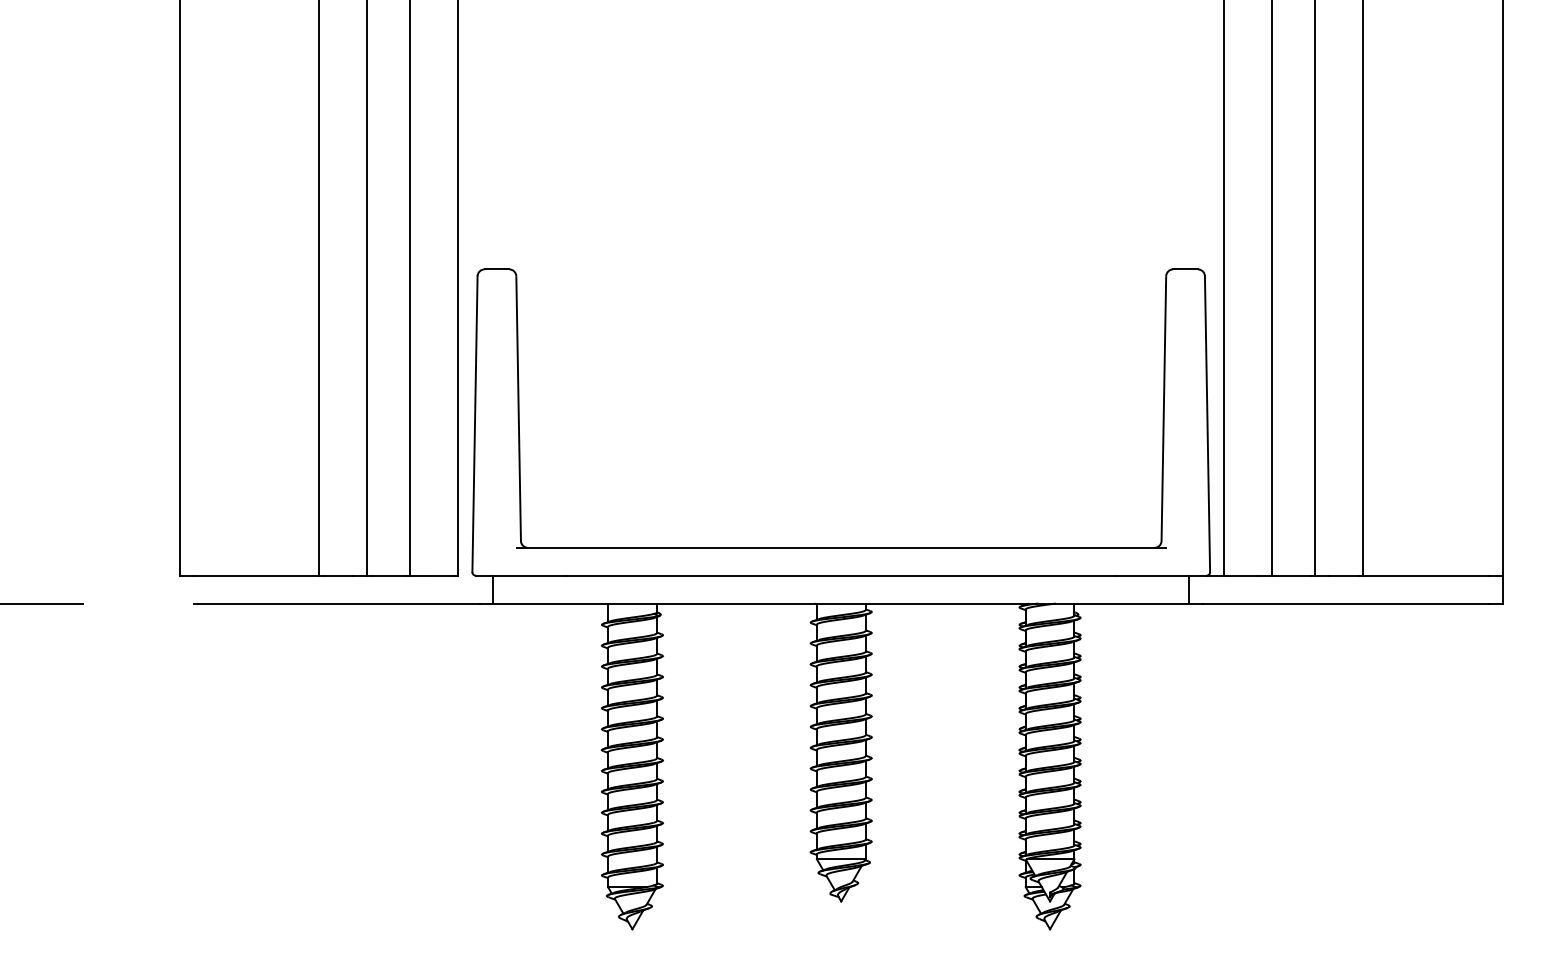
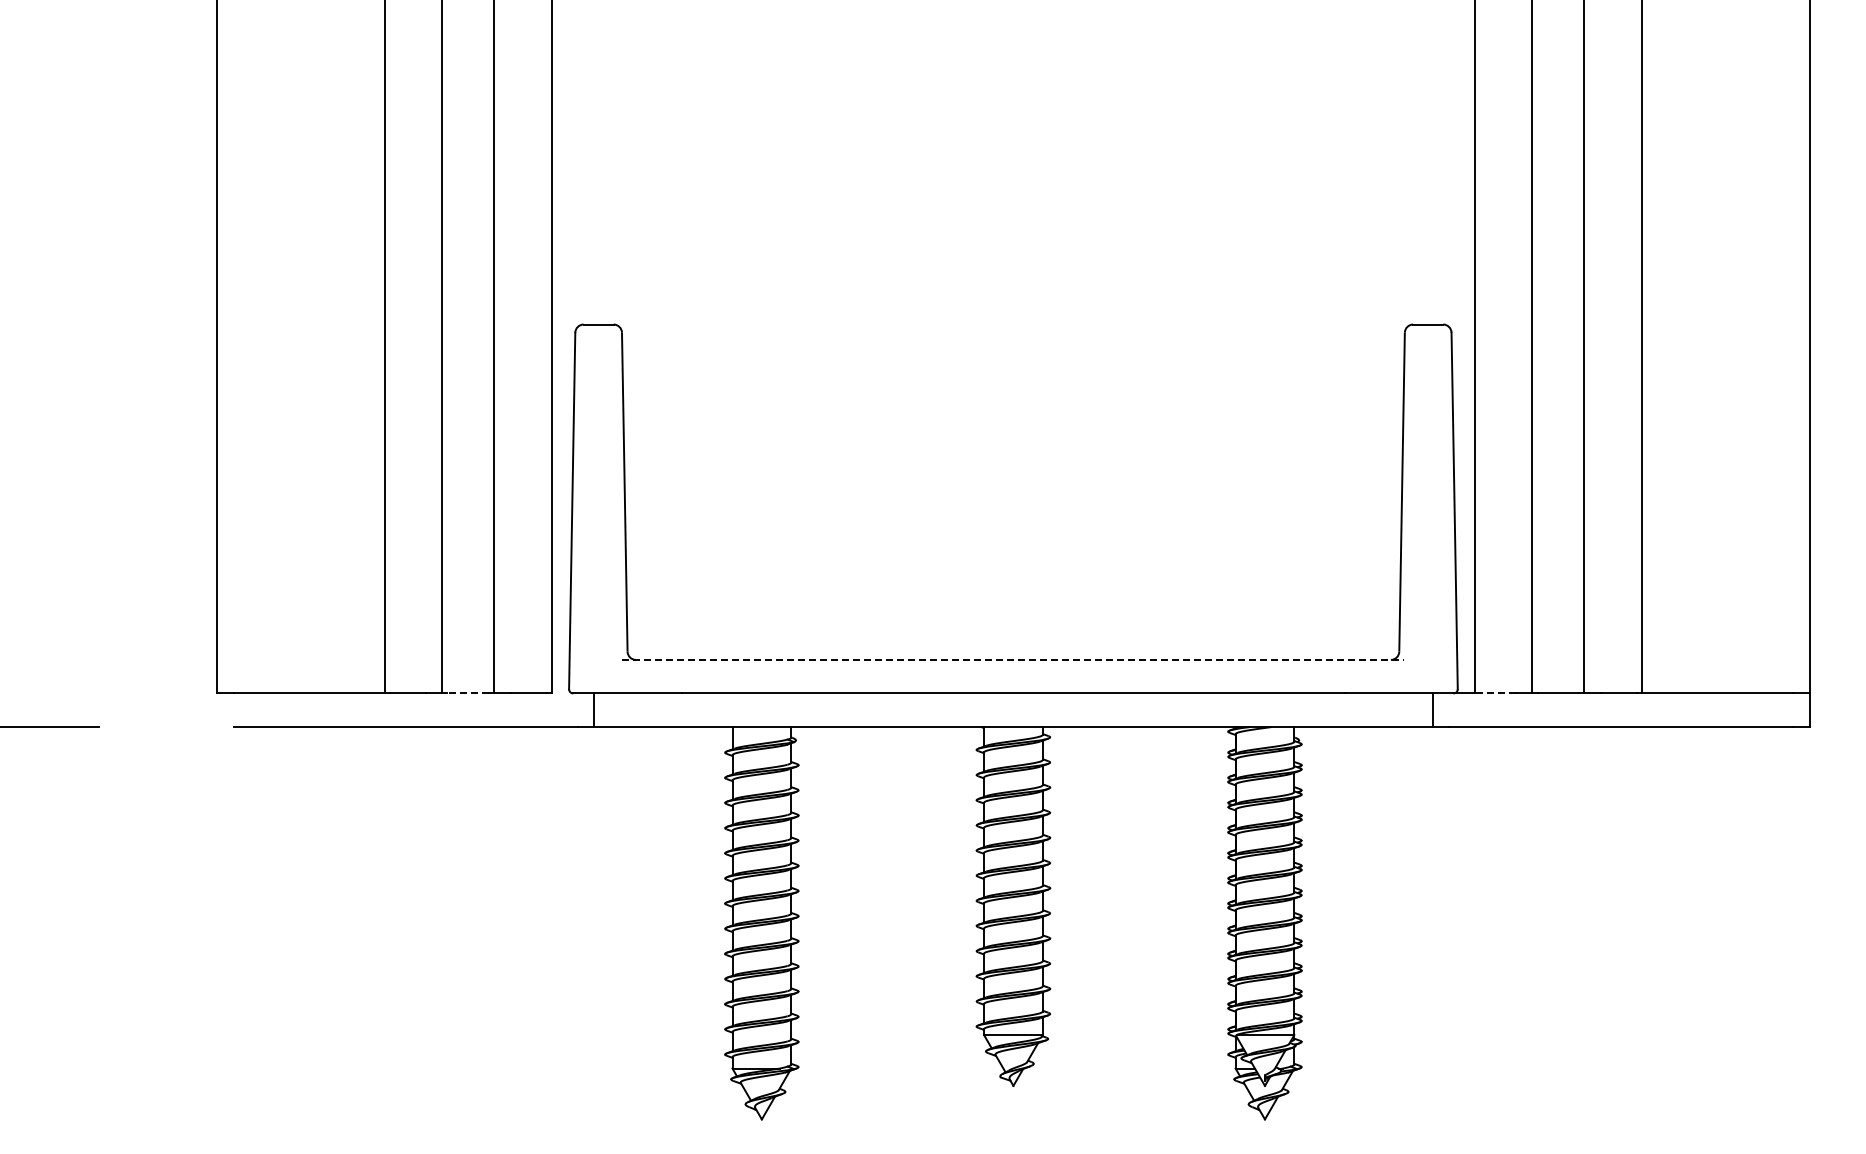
line: (841, 547) -> (1013, 659), solid -> dashed
line: (388, 575) -> (468, 693), solid -> dashed
line: (1243, 575) -> (1497, 693), solid -> dashed

